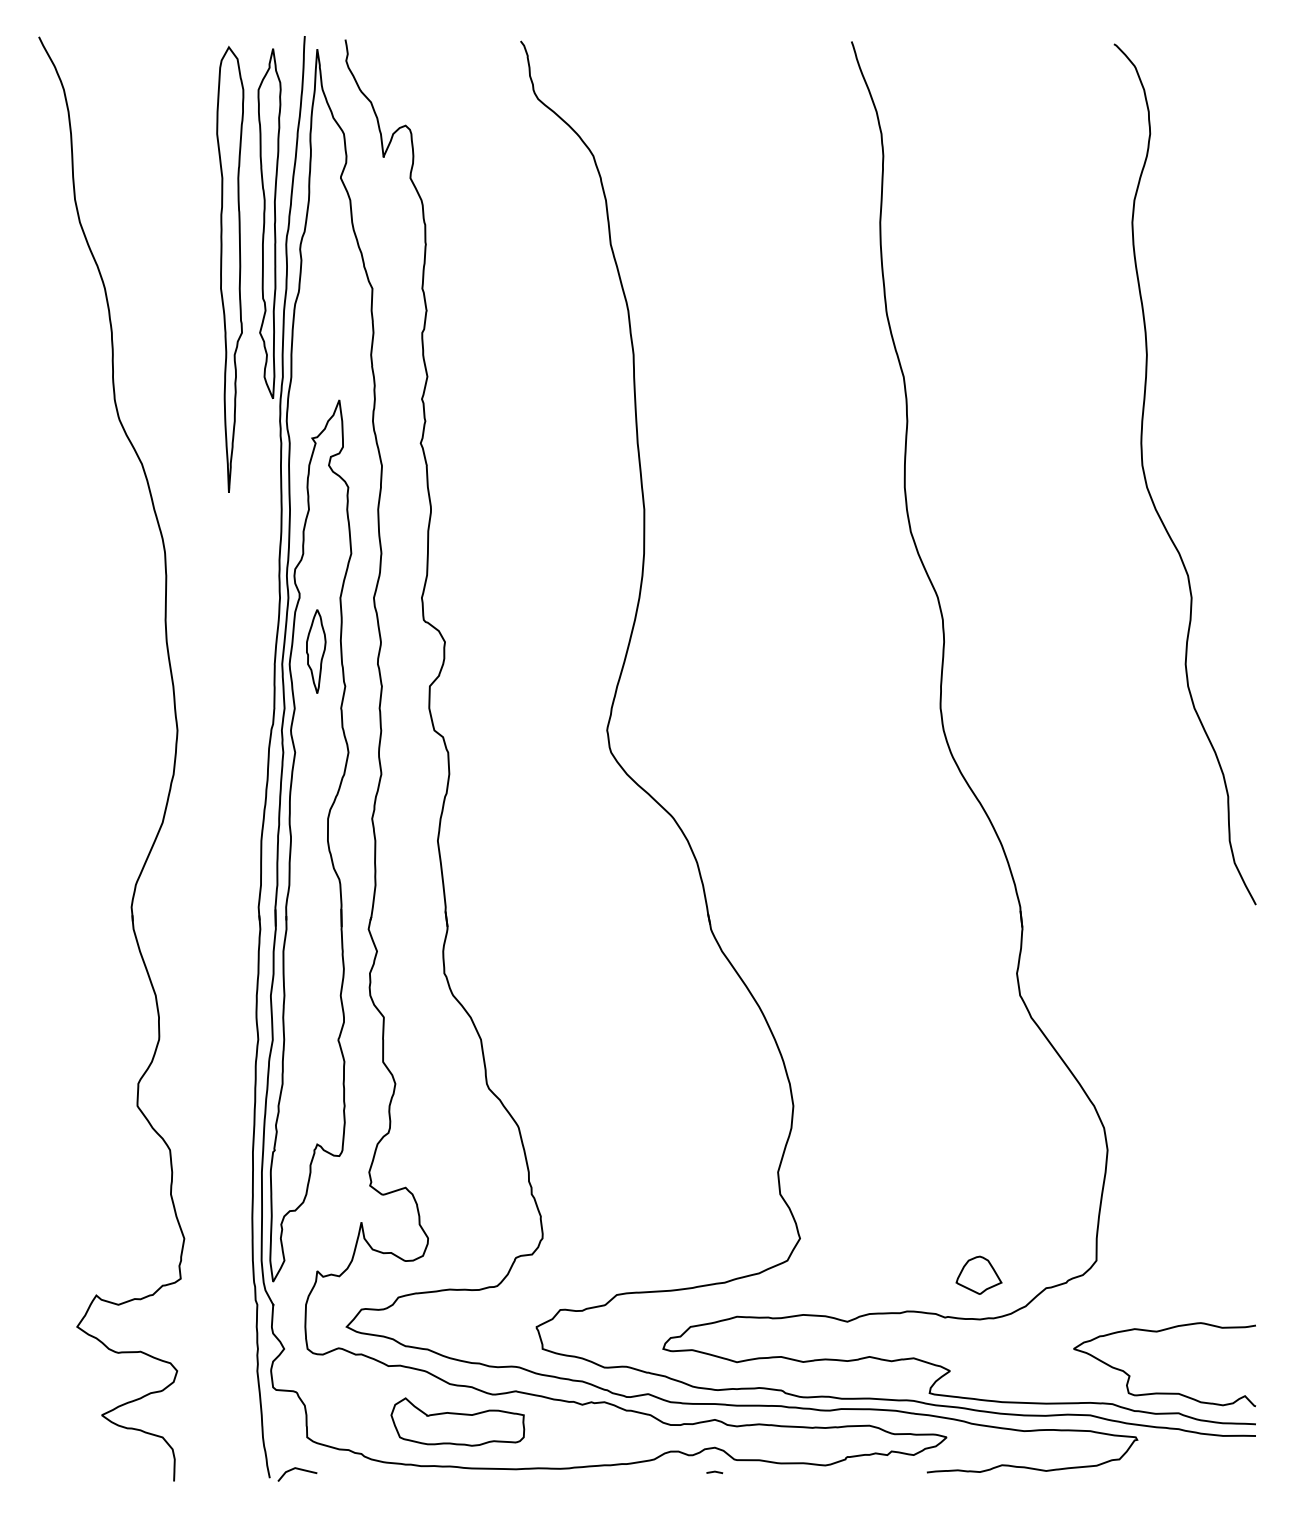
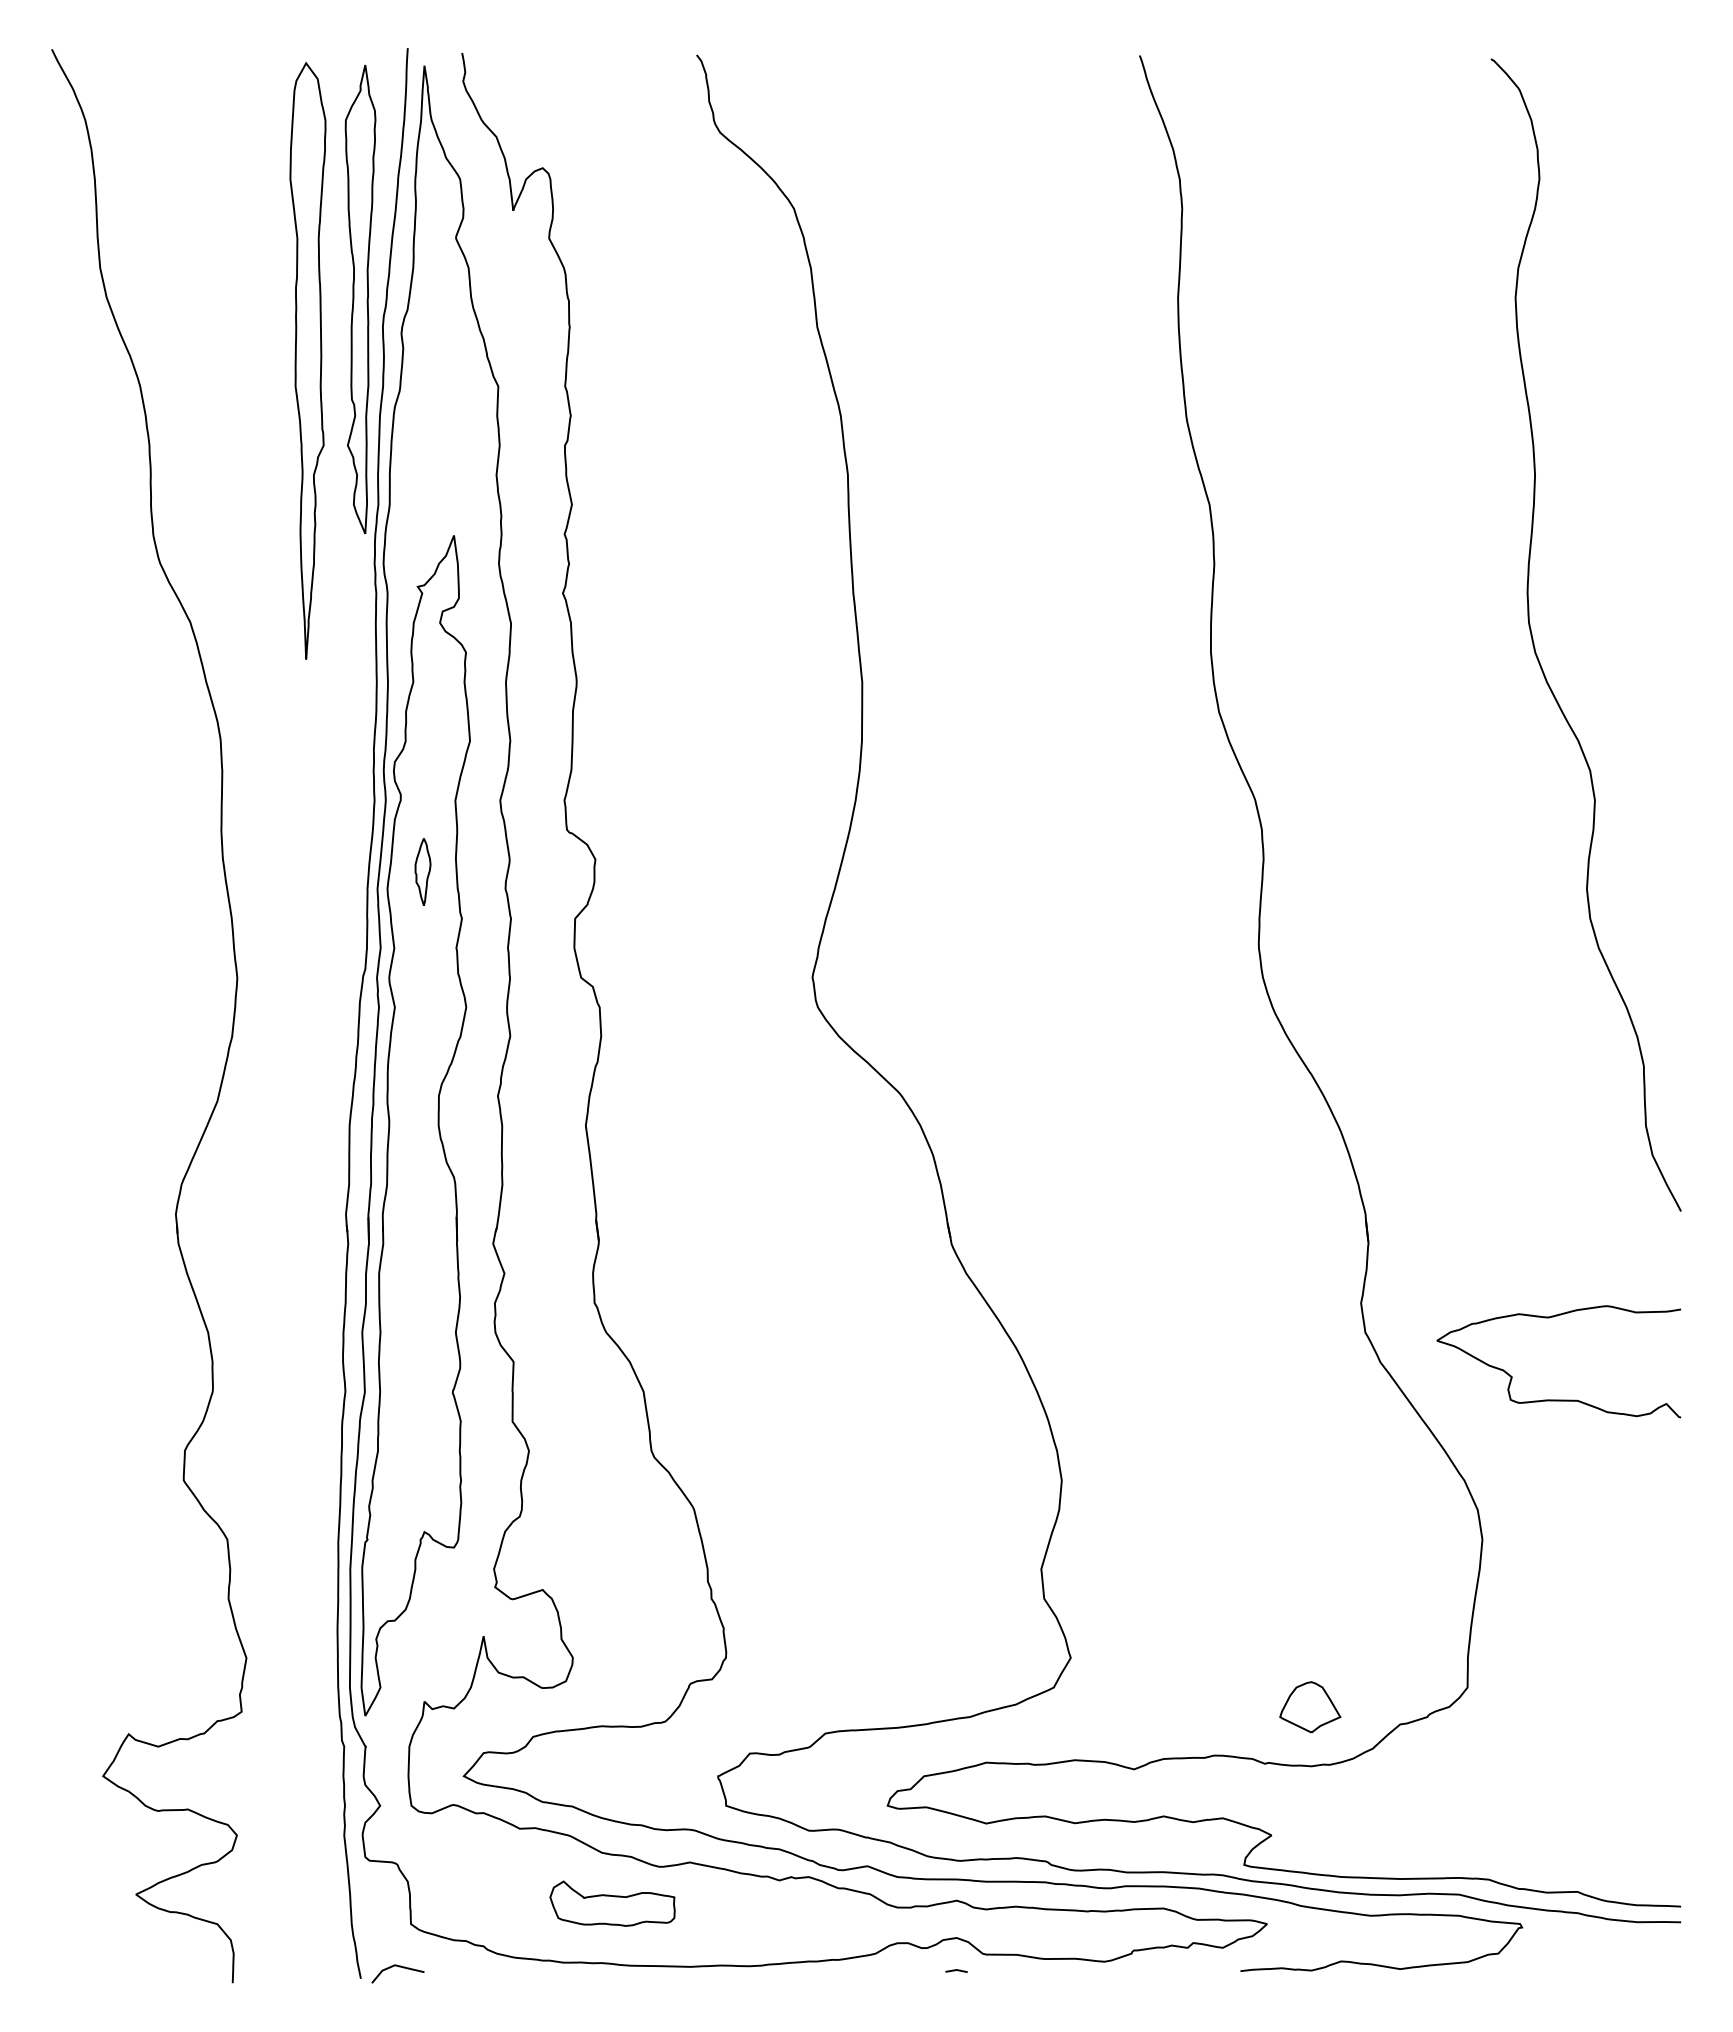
part: (315, 651) -> (422, 871), size x0.6
curve: (1164, 1392) -> (1558, 1399), moved
part: (457, 1421) -> (612, 1903), size x0.7

